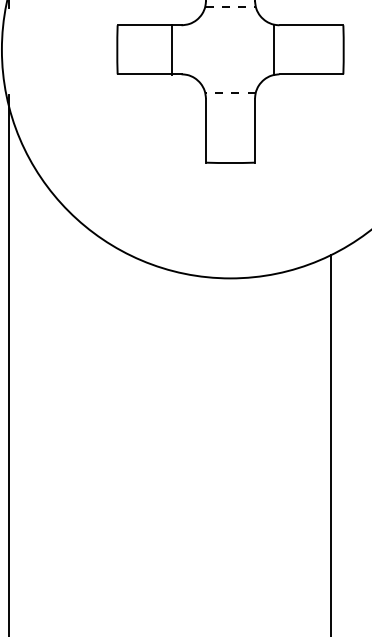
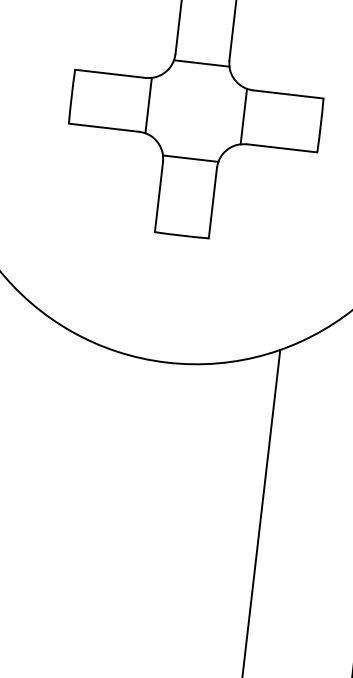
line: (231, 6) -> (202, 63), dashed -> solid
line: (172, 49) -> (148, 105), moved
line: (230, 93) -> (190, 159), dashed -> solid

